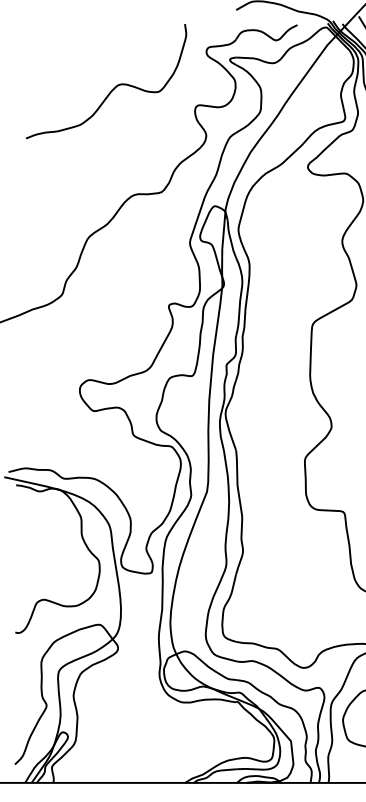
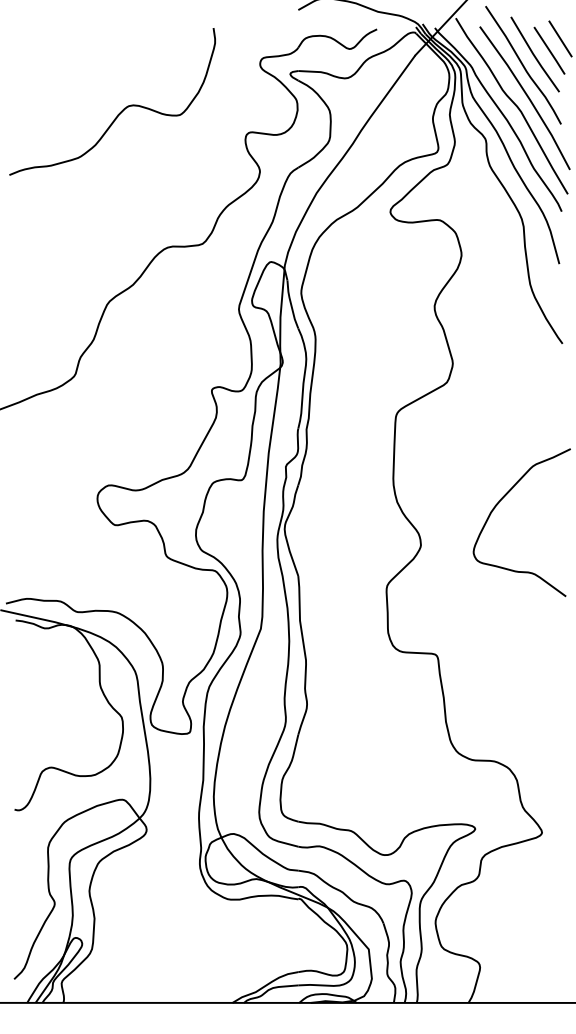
curve: (113, 88) -> (121, 110), moved

